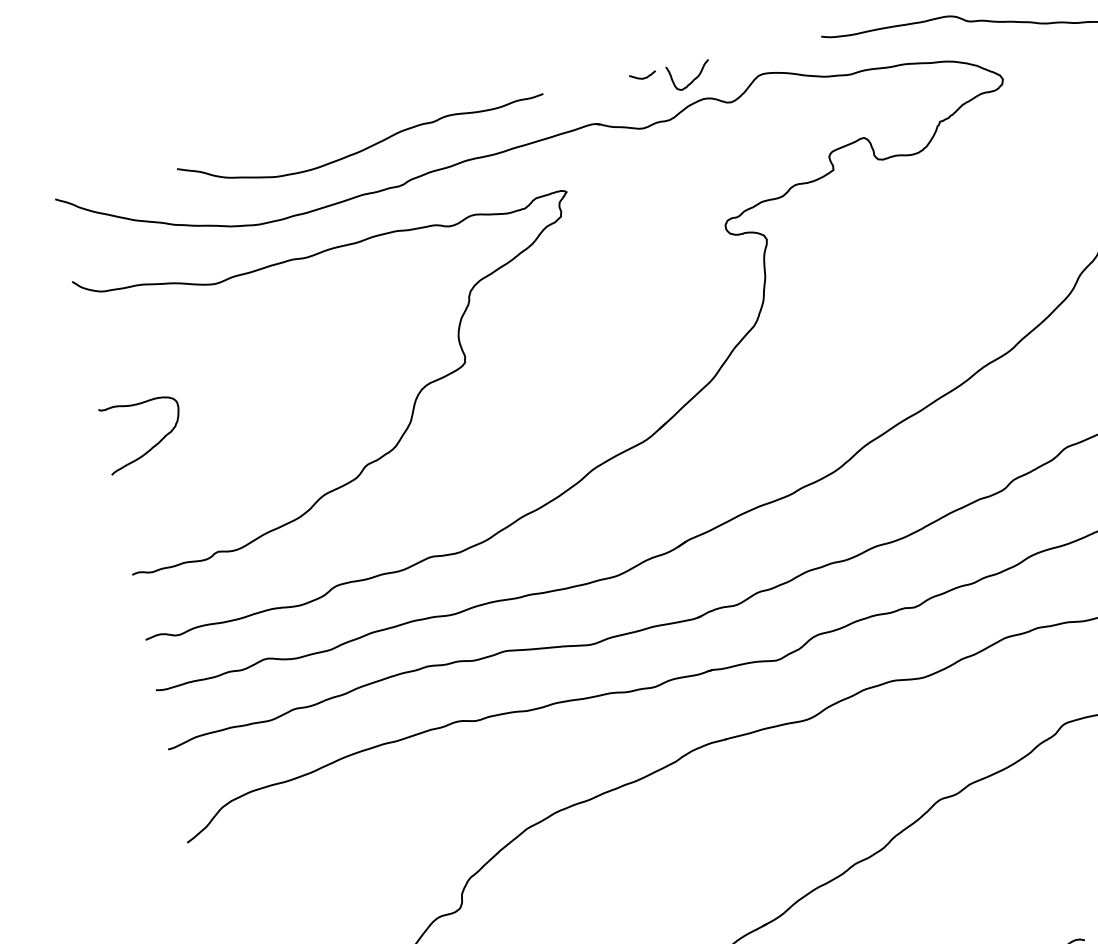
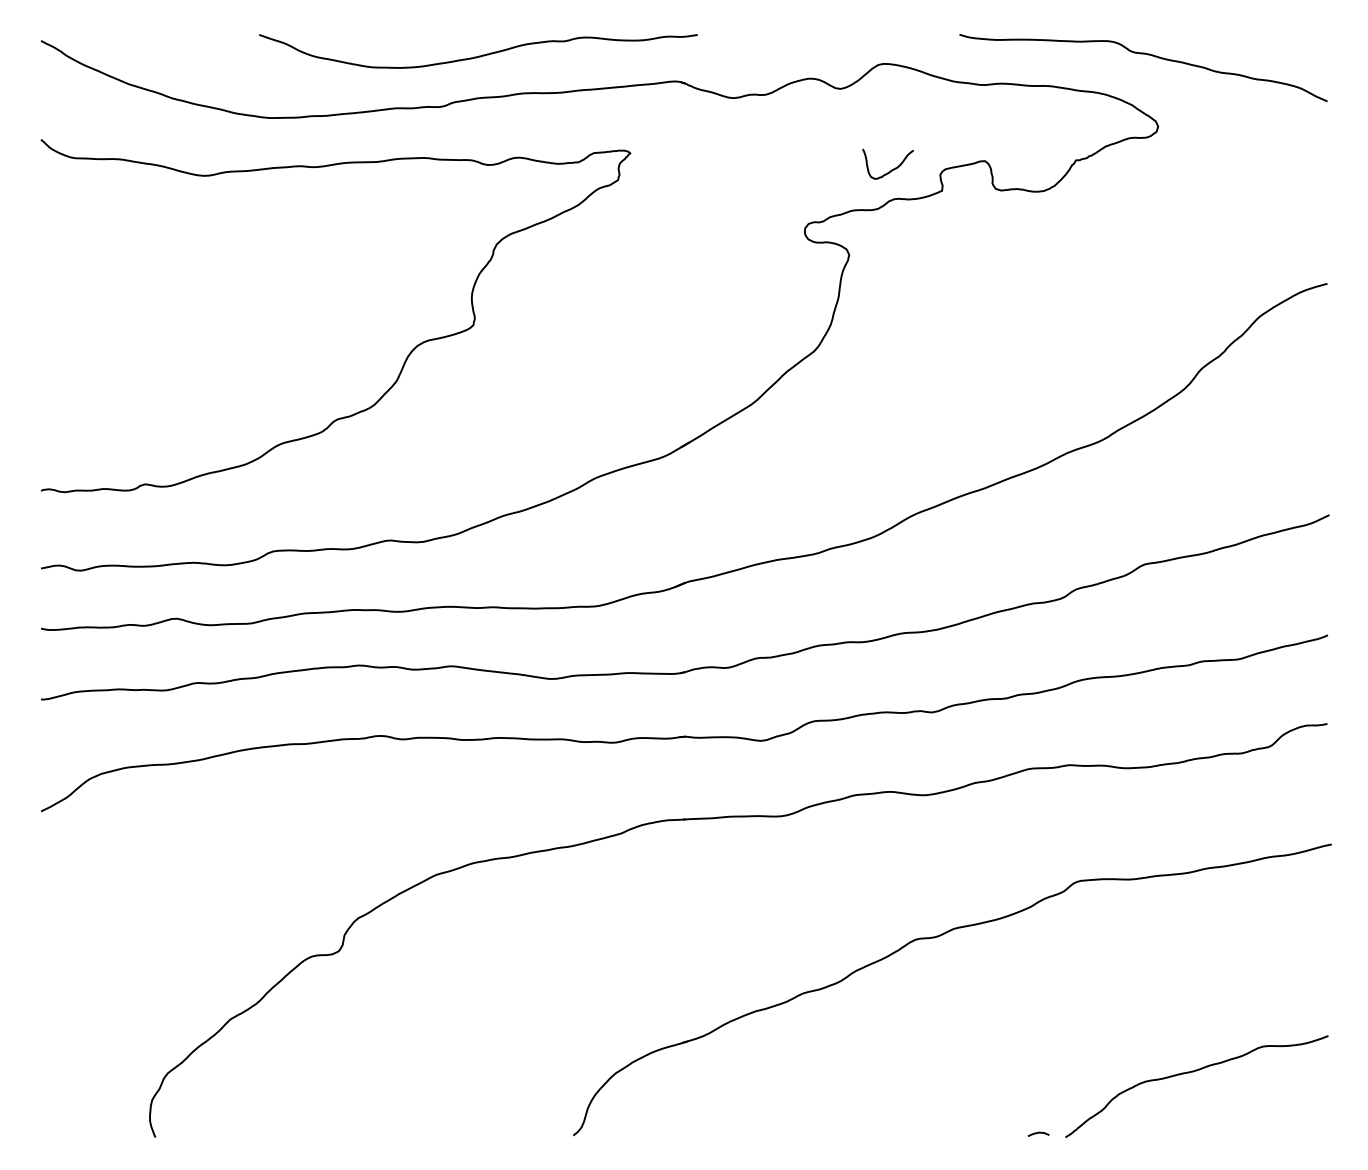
curve: (644, 77) -> (746, 39), removed
curve: (693, 79) -> (891, 169), moved
curve: (363, 148) -> (478, 55), moved
curve: (153, 446) -> (95, 347), removed

